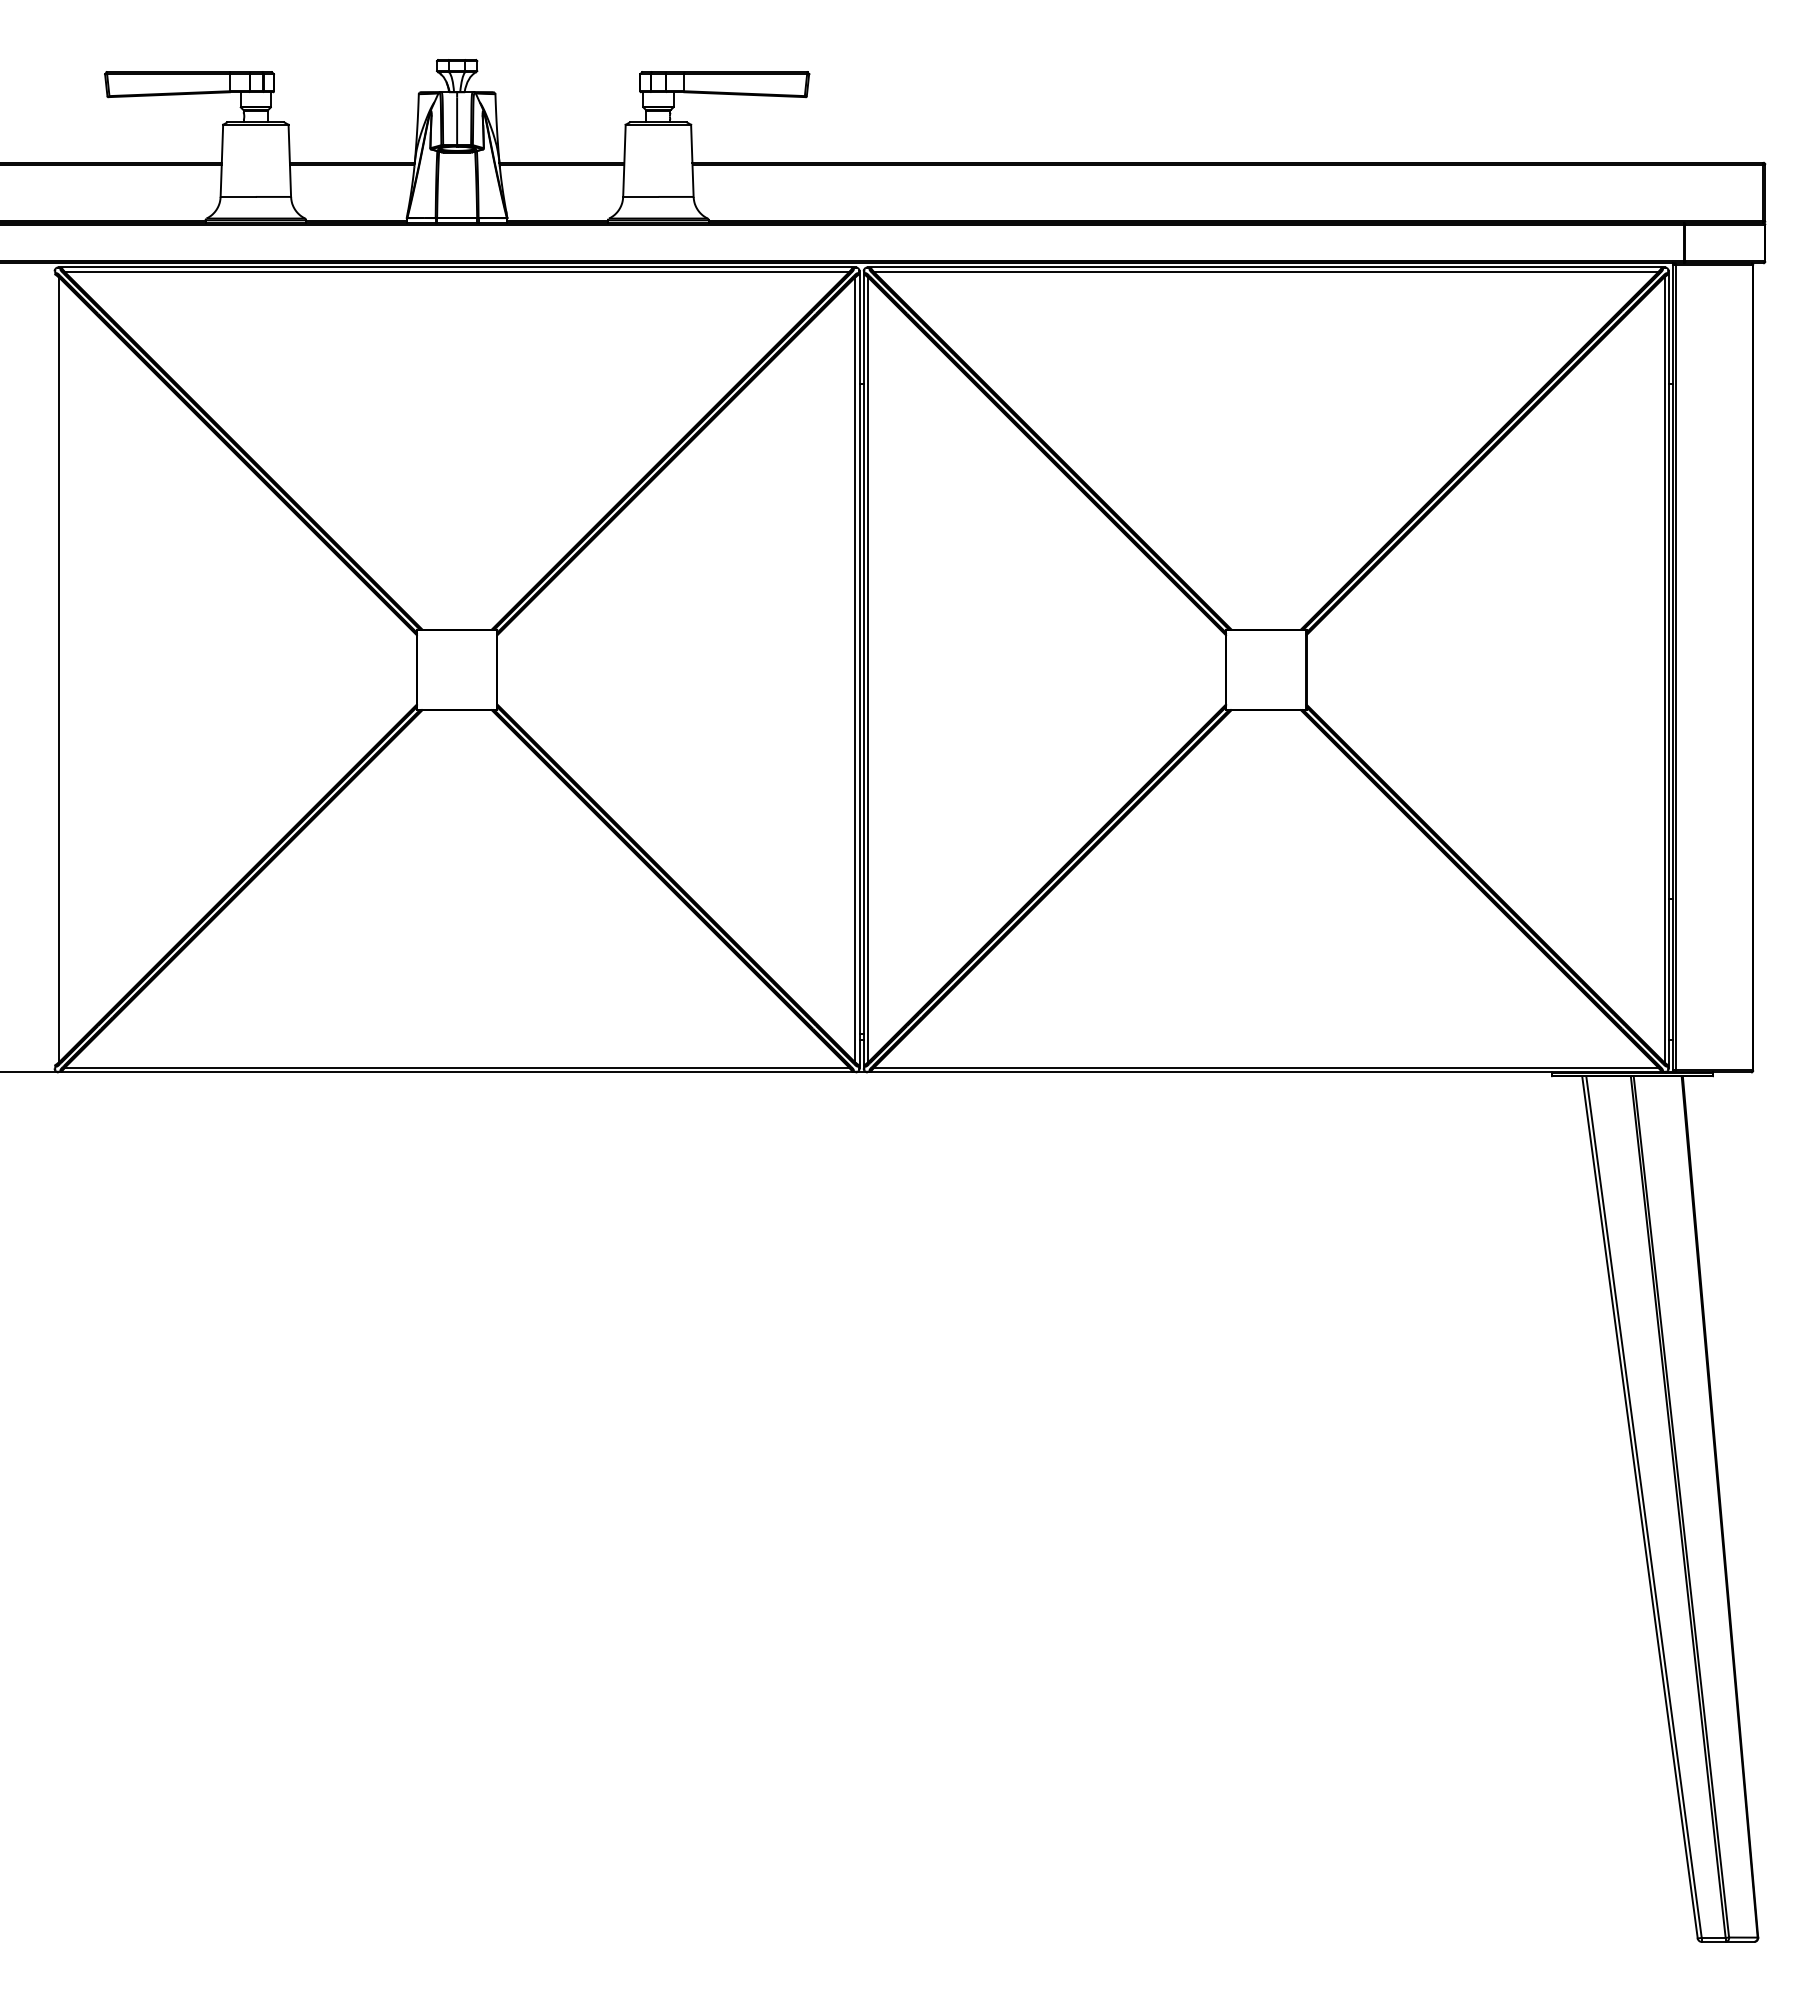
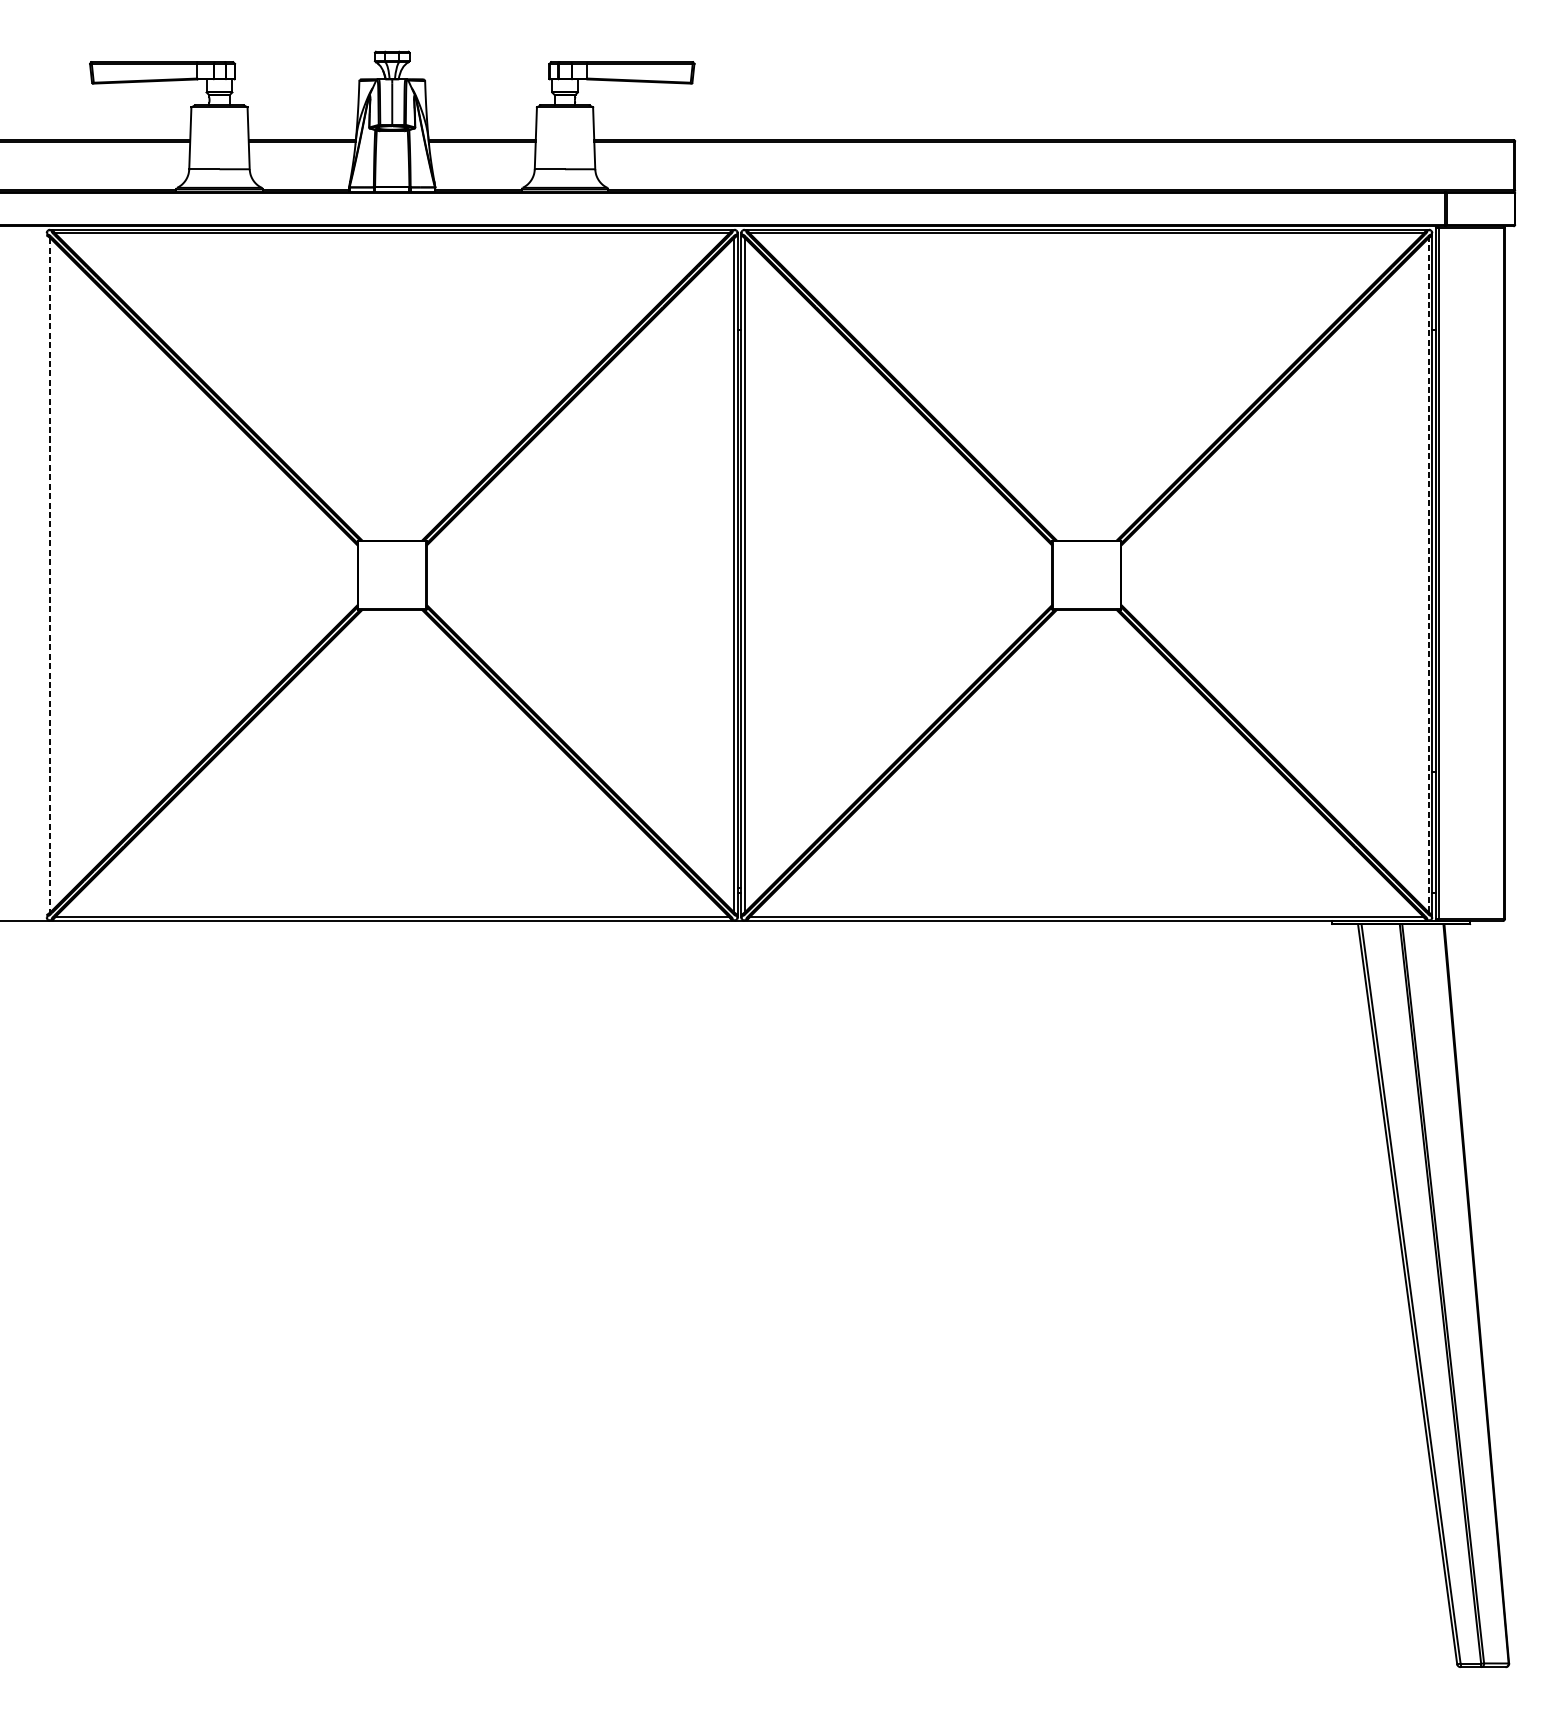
line: (58, 669) -> (50, 574), solid -> dashed
line: (1664, 669) -> (1428, 574), solid -> dashed

